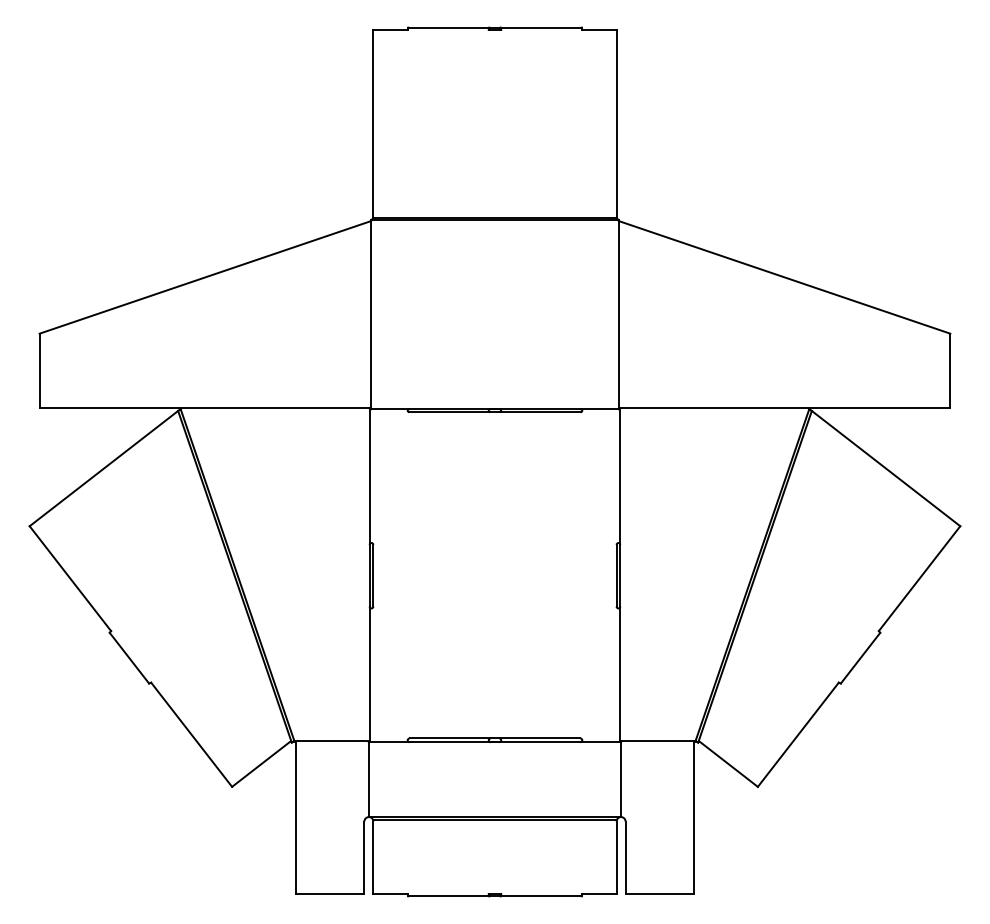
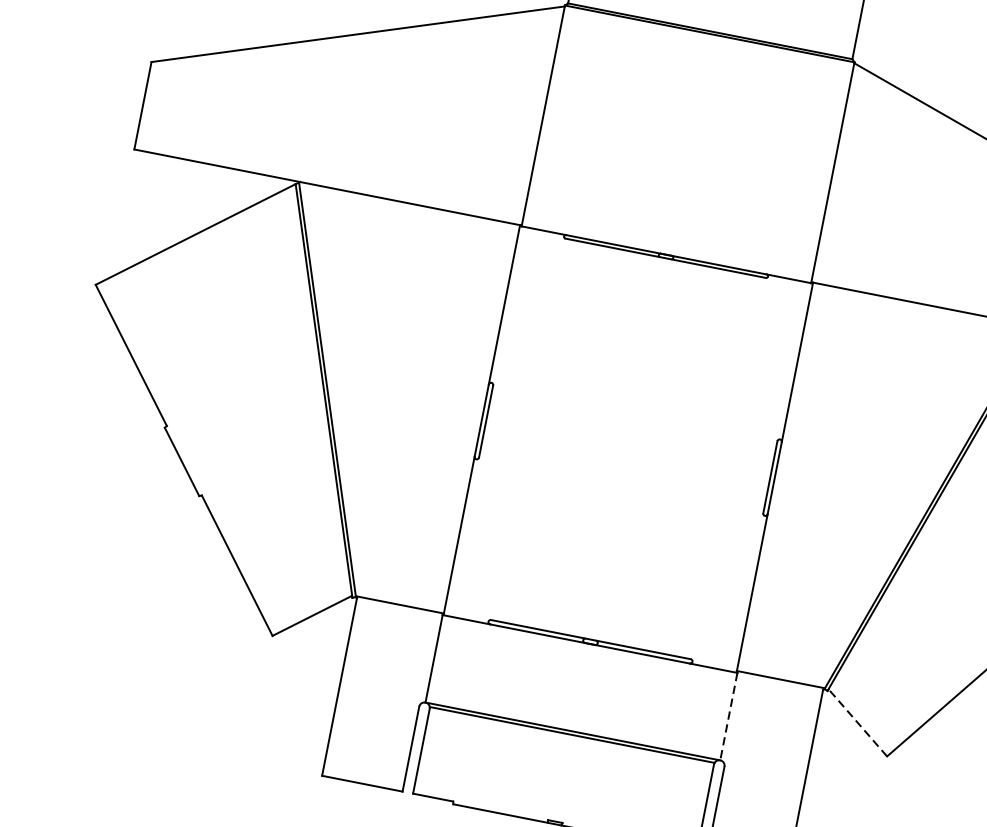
line: (728, 764) -> (857, 723), solid -> dashed
line: (621, 780) -> (729, 717), solid -> dashed

